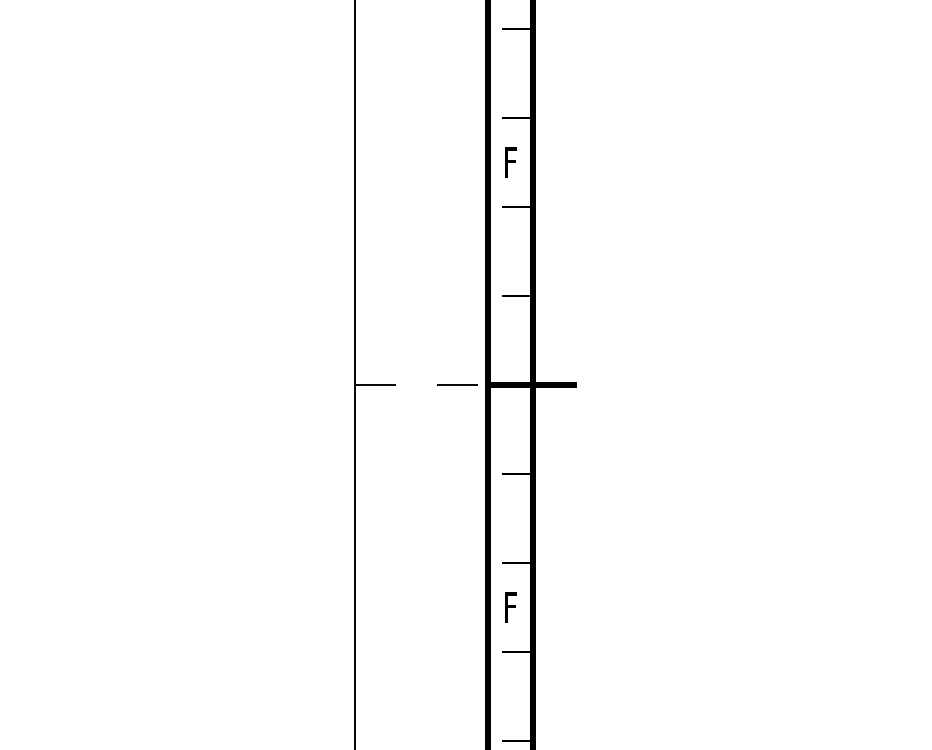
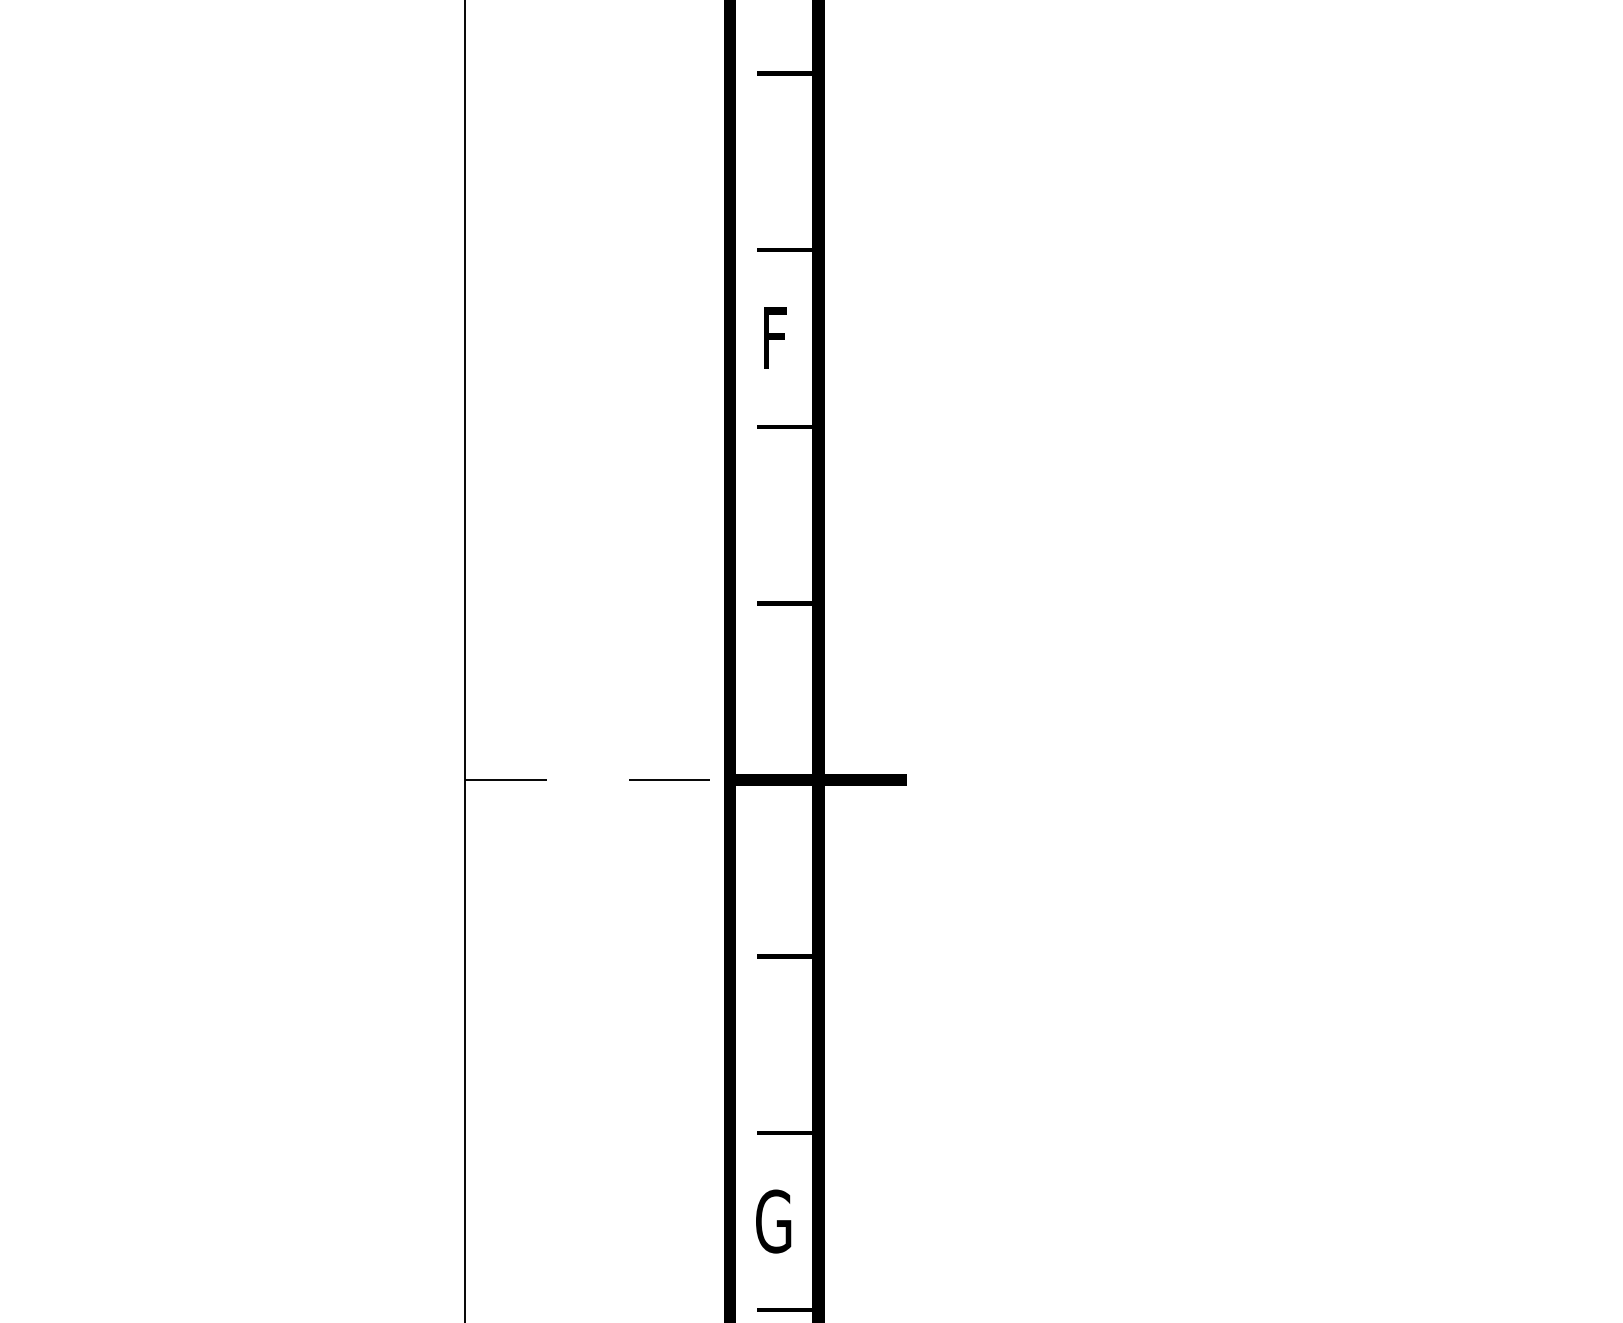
text: (509, 607) -> (772, 1221), F -> G

